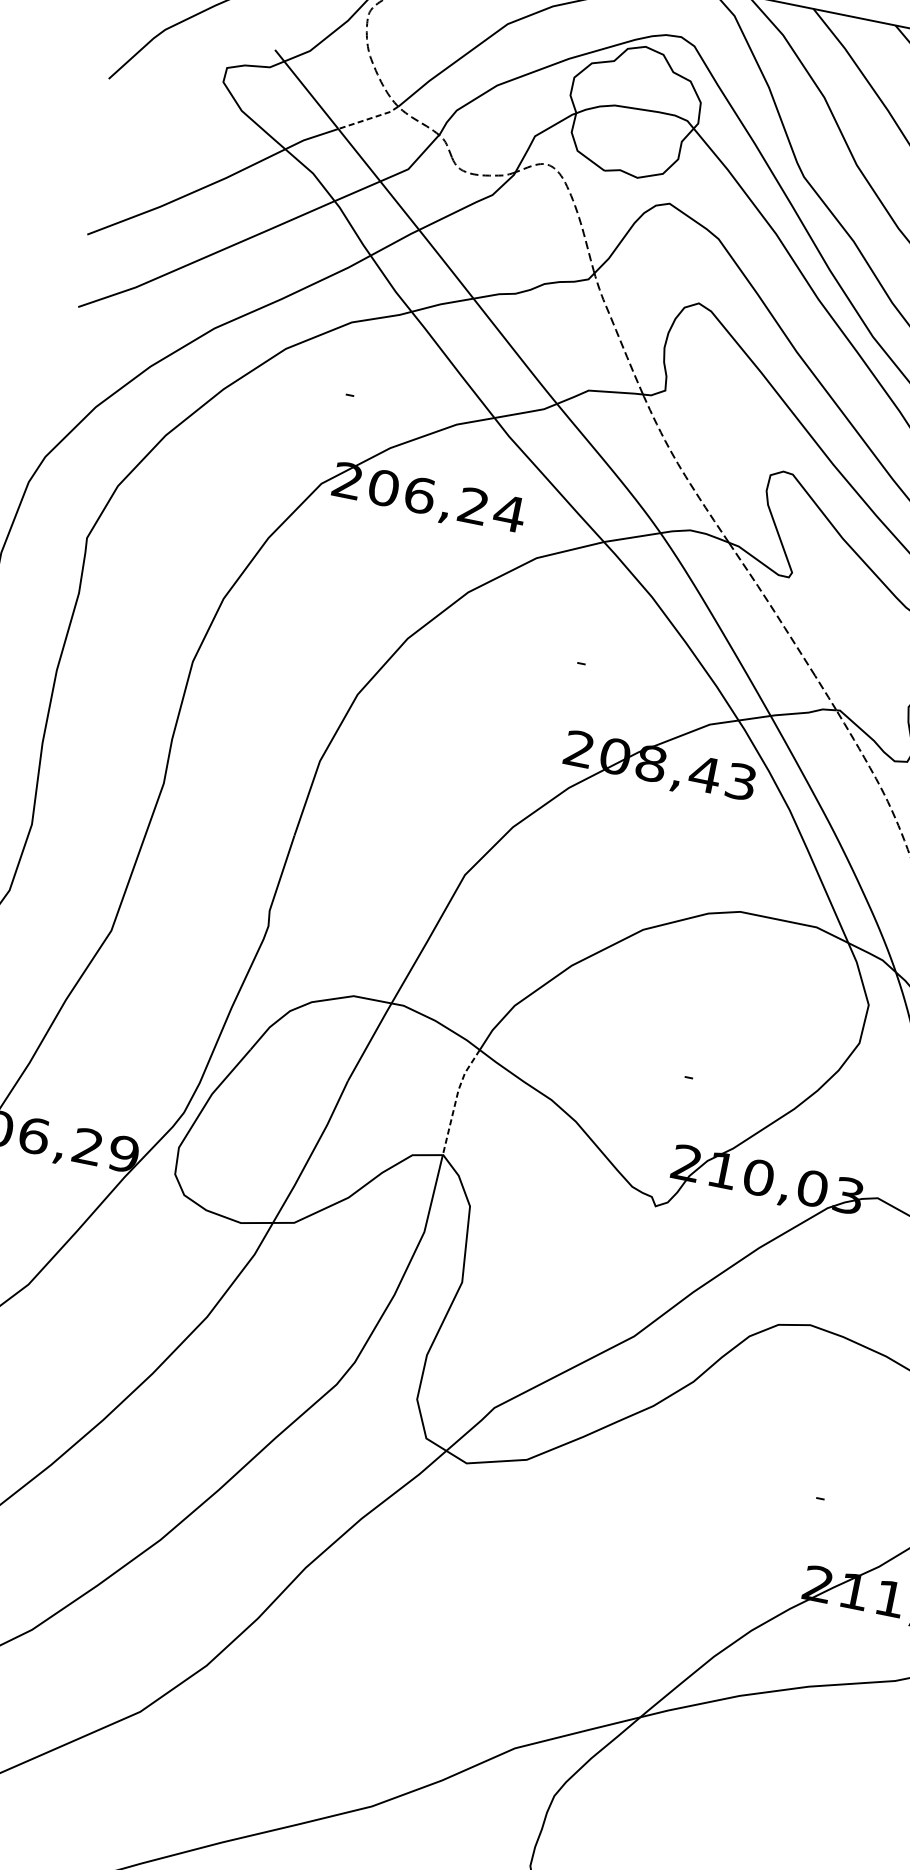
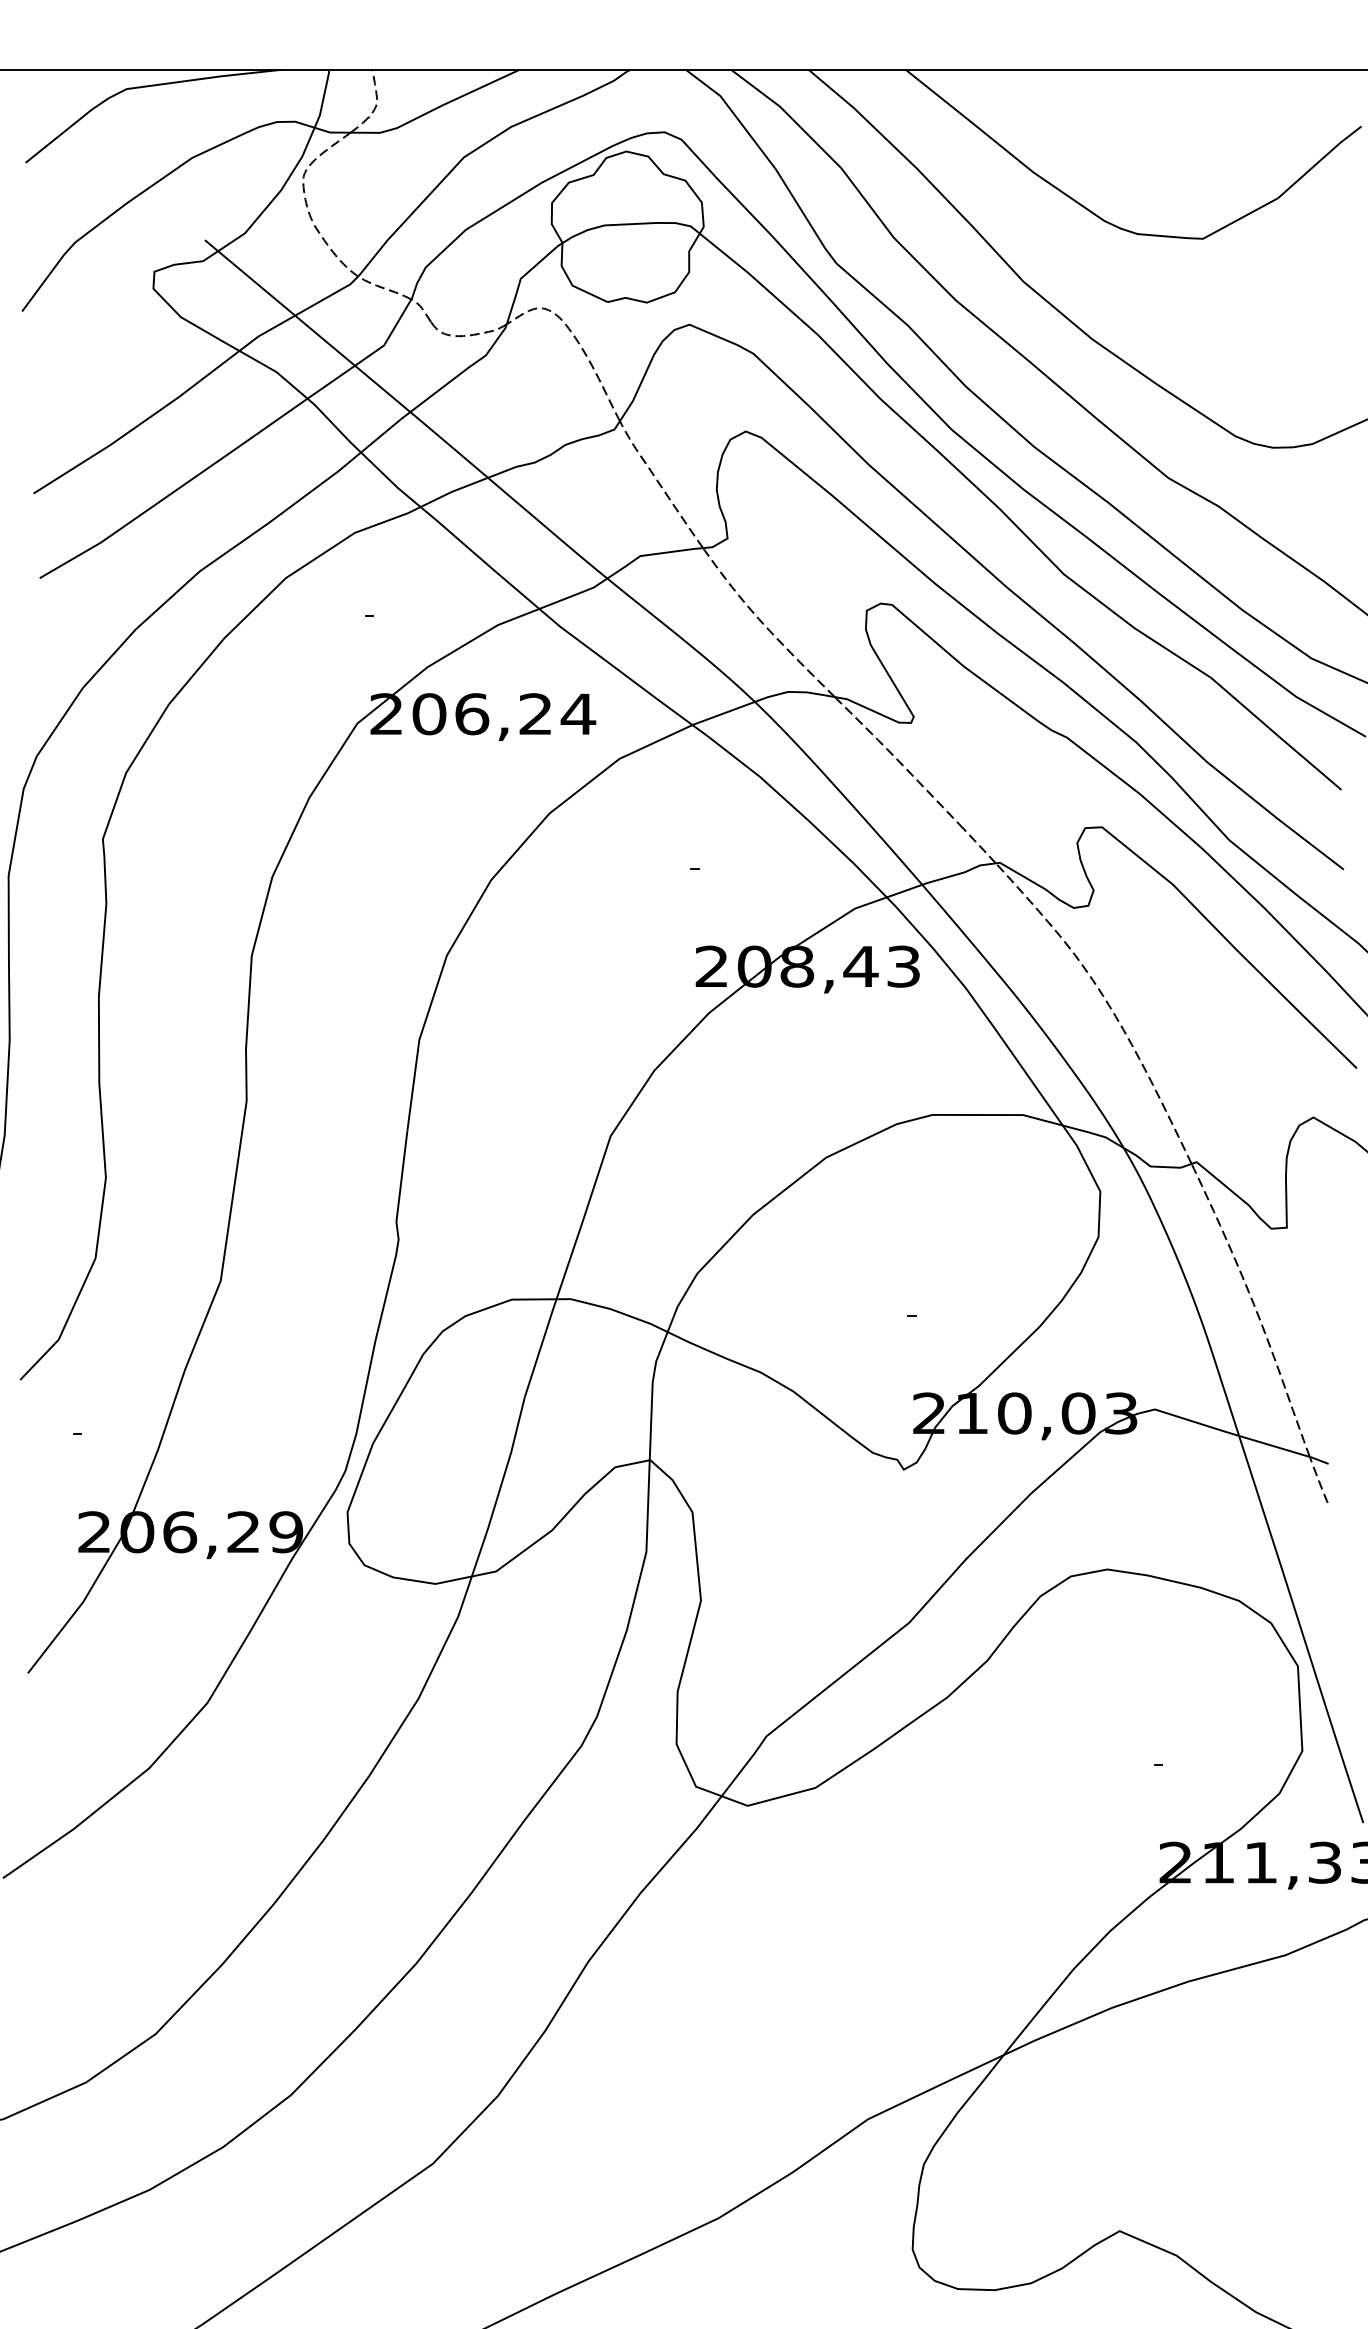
line: (368, 119) -> (327, 297), dashed -> solid
line: (456, 1099) -> (652, 1393), dashed -> solid

